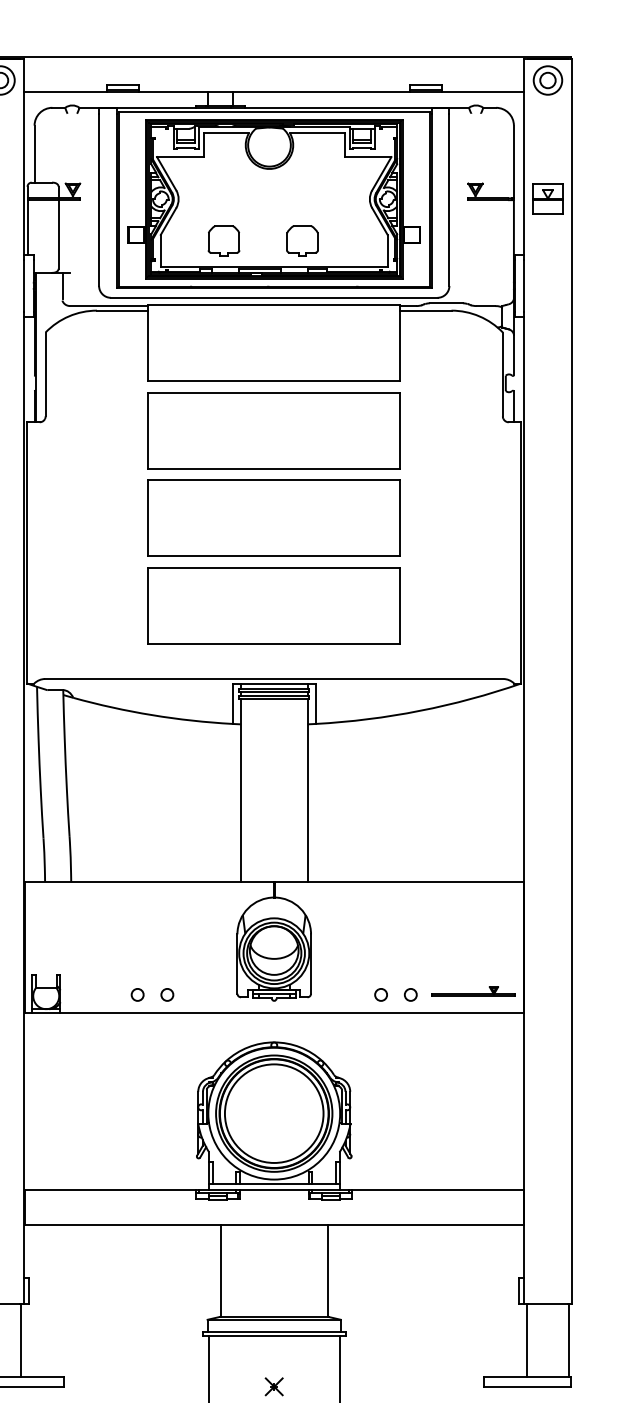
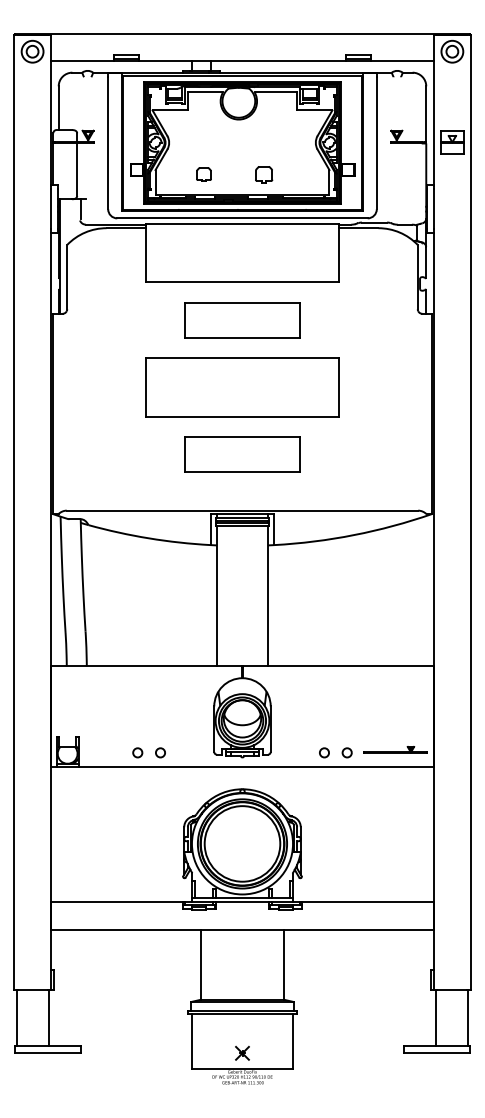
part: (223, 240) -> (203, 174), size x0.6
part: (301, 240) -> (263, 174), size x0.7
part: (274, 429) -> (242, 319), size x0.6
part: (274, 605) -> (242, 454), size x0.6

